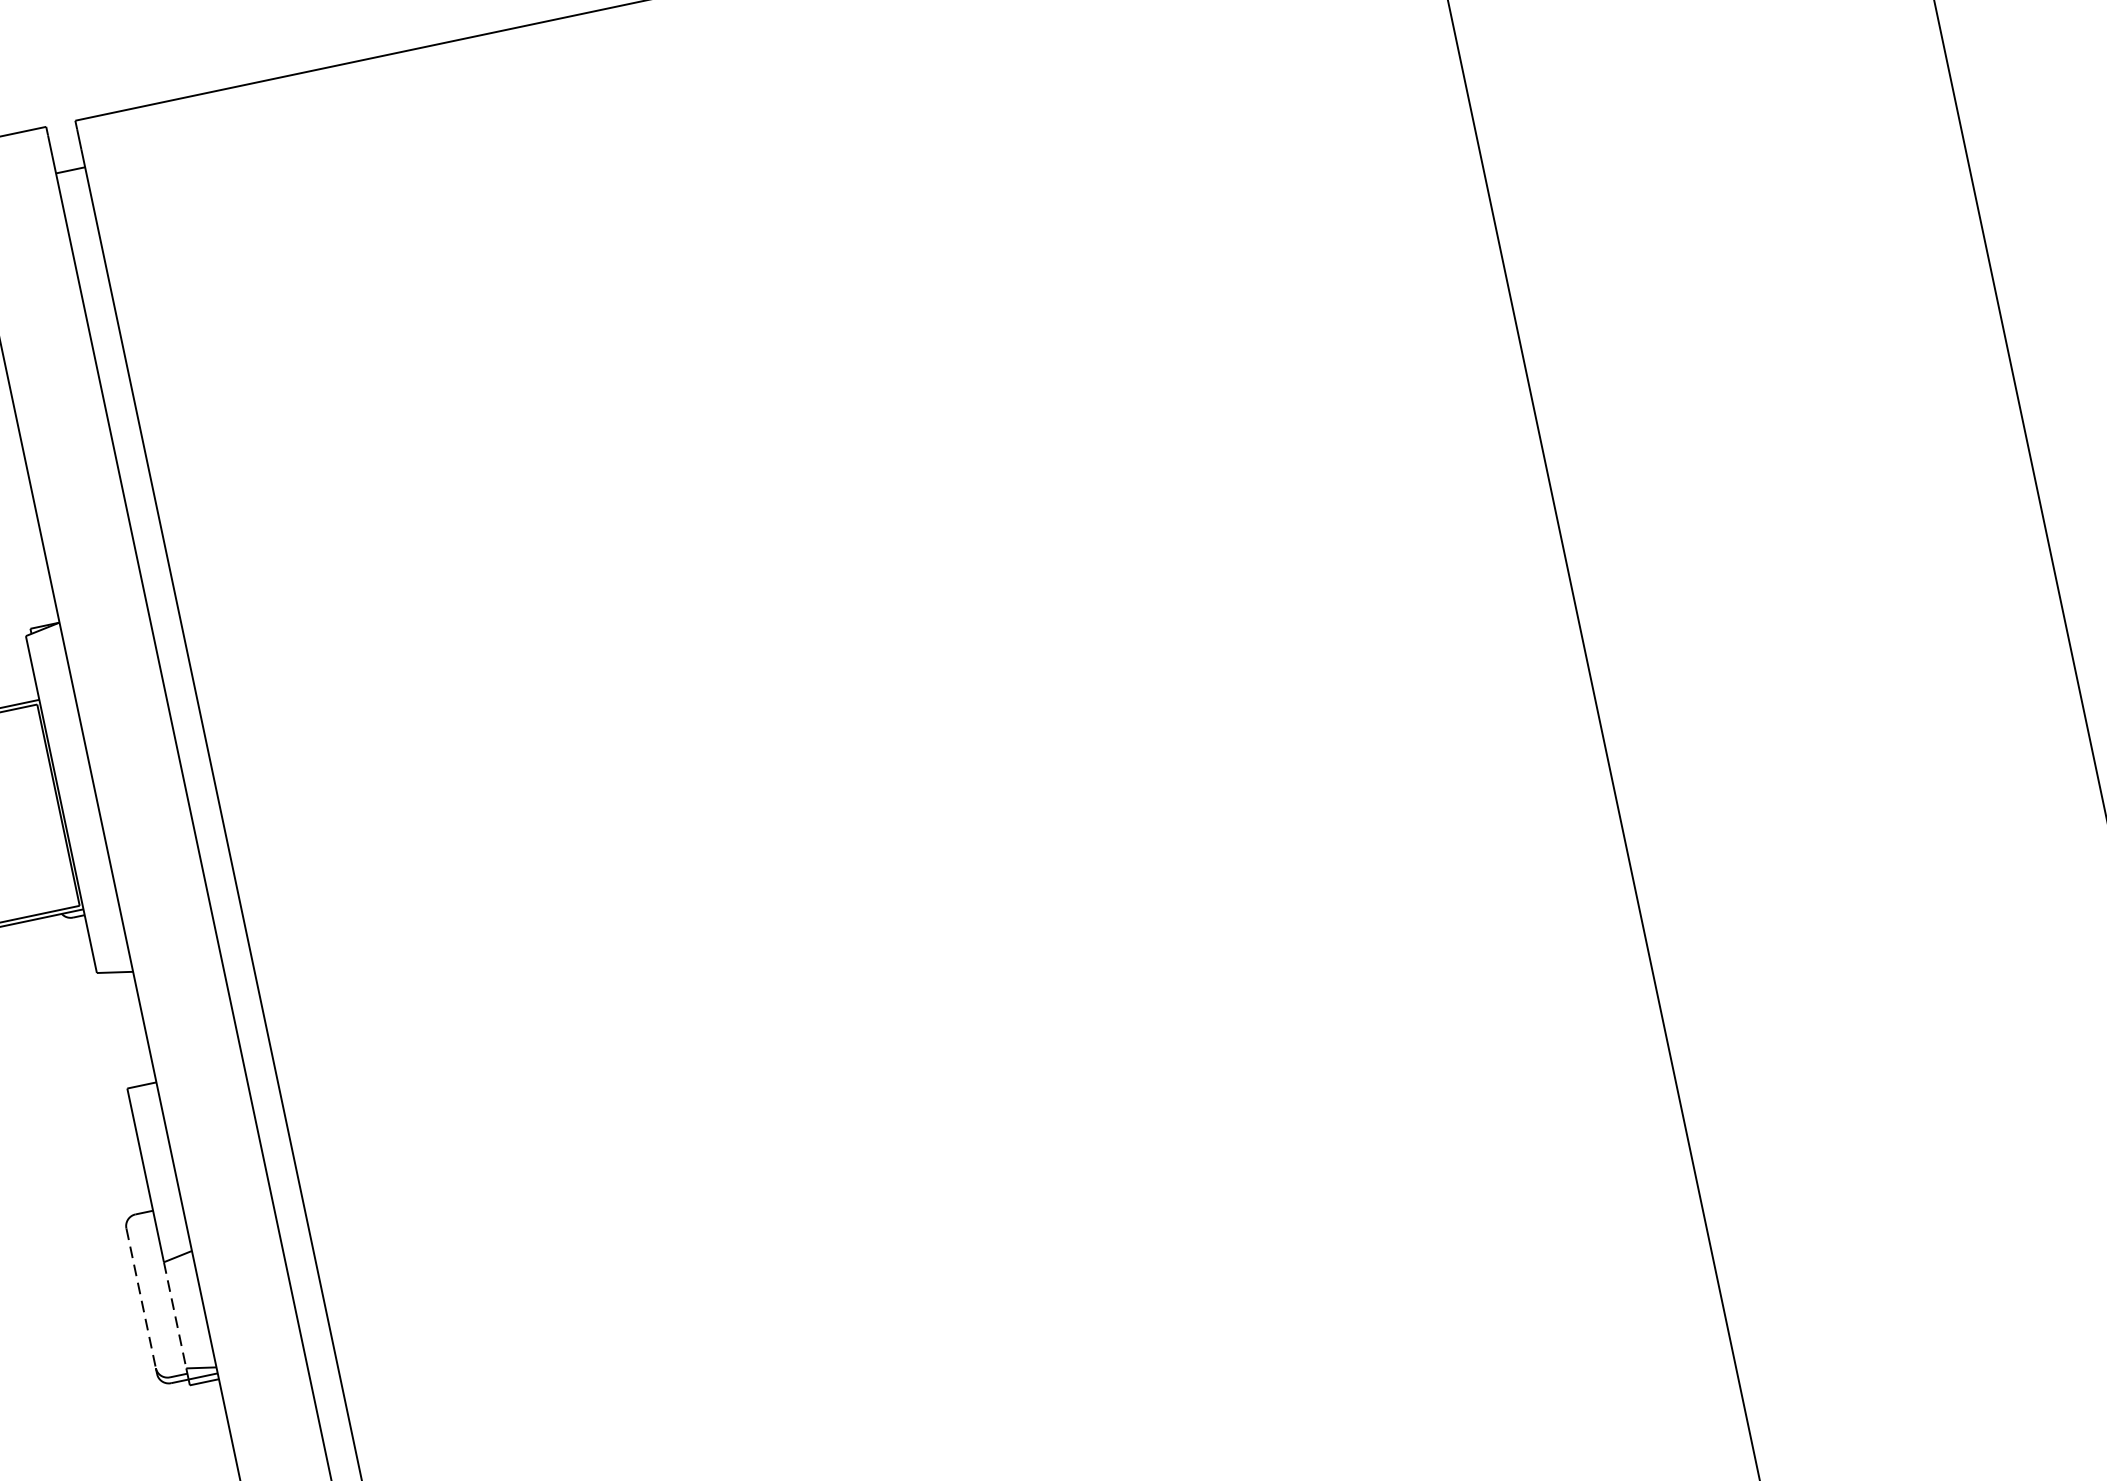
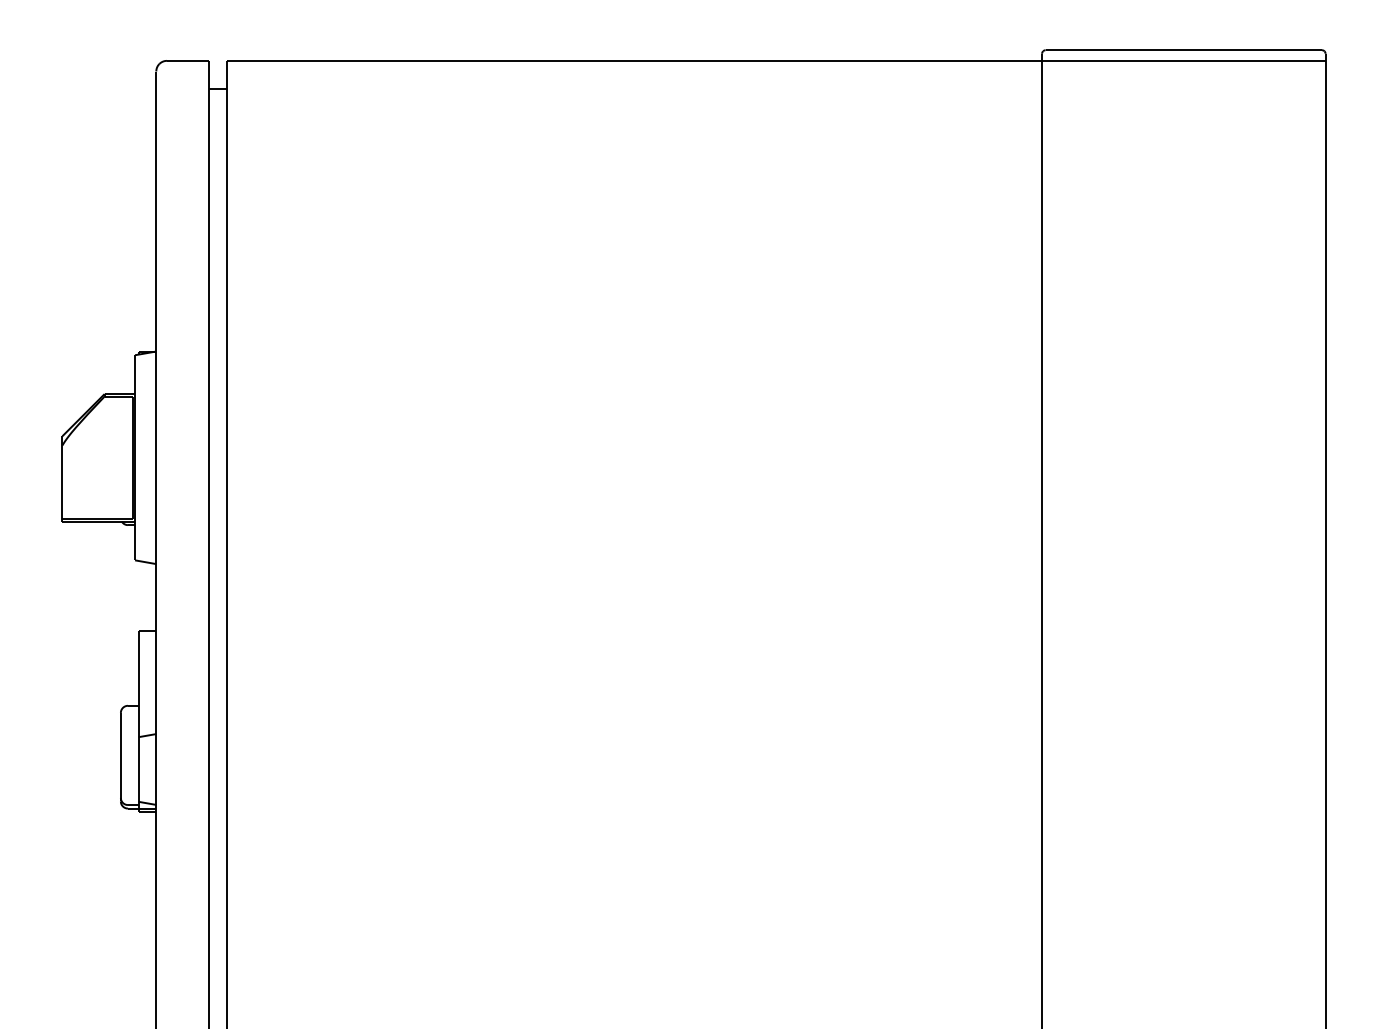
line: (140, 1298) -> (120, 755), dashed -> solid
line: (175, 1317) -> (138, 770), dashed -> solid

